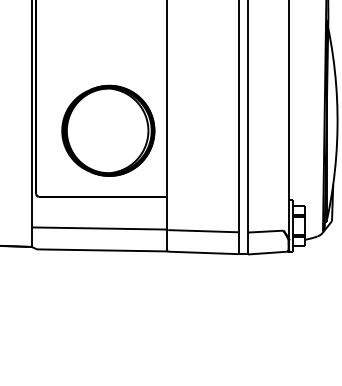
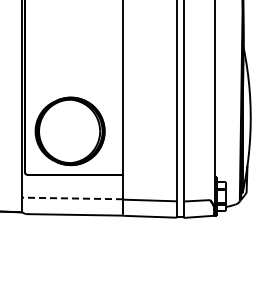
part: (107, 131) -> (69, 131), moved
line: (99, 228) -> (72, 198), solid -> dashed

